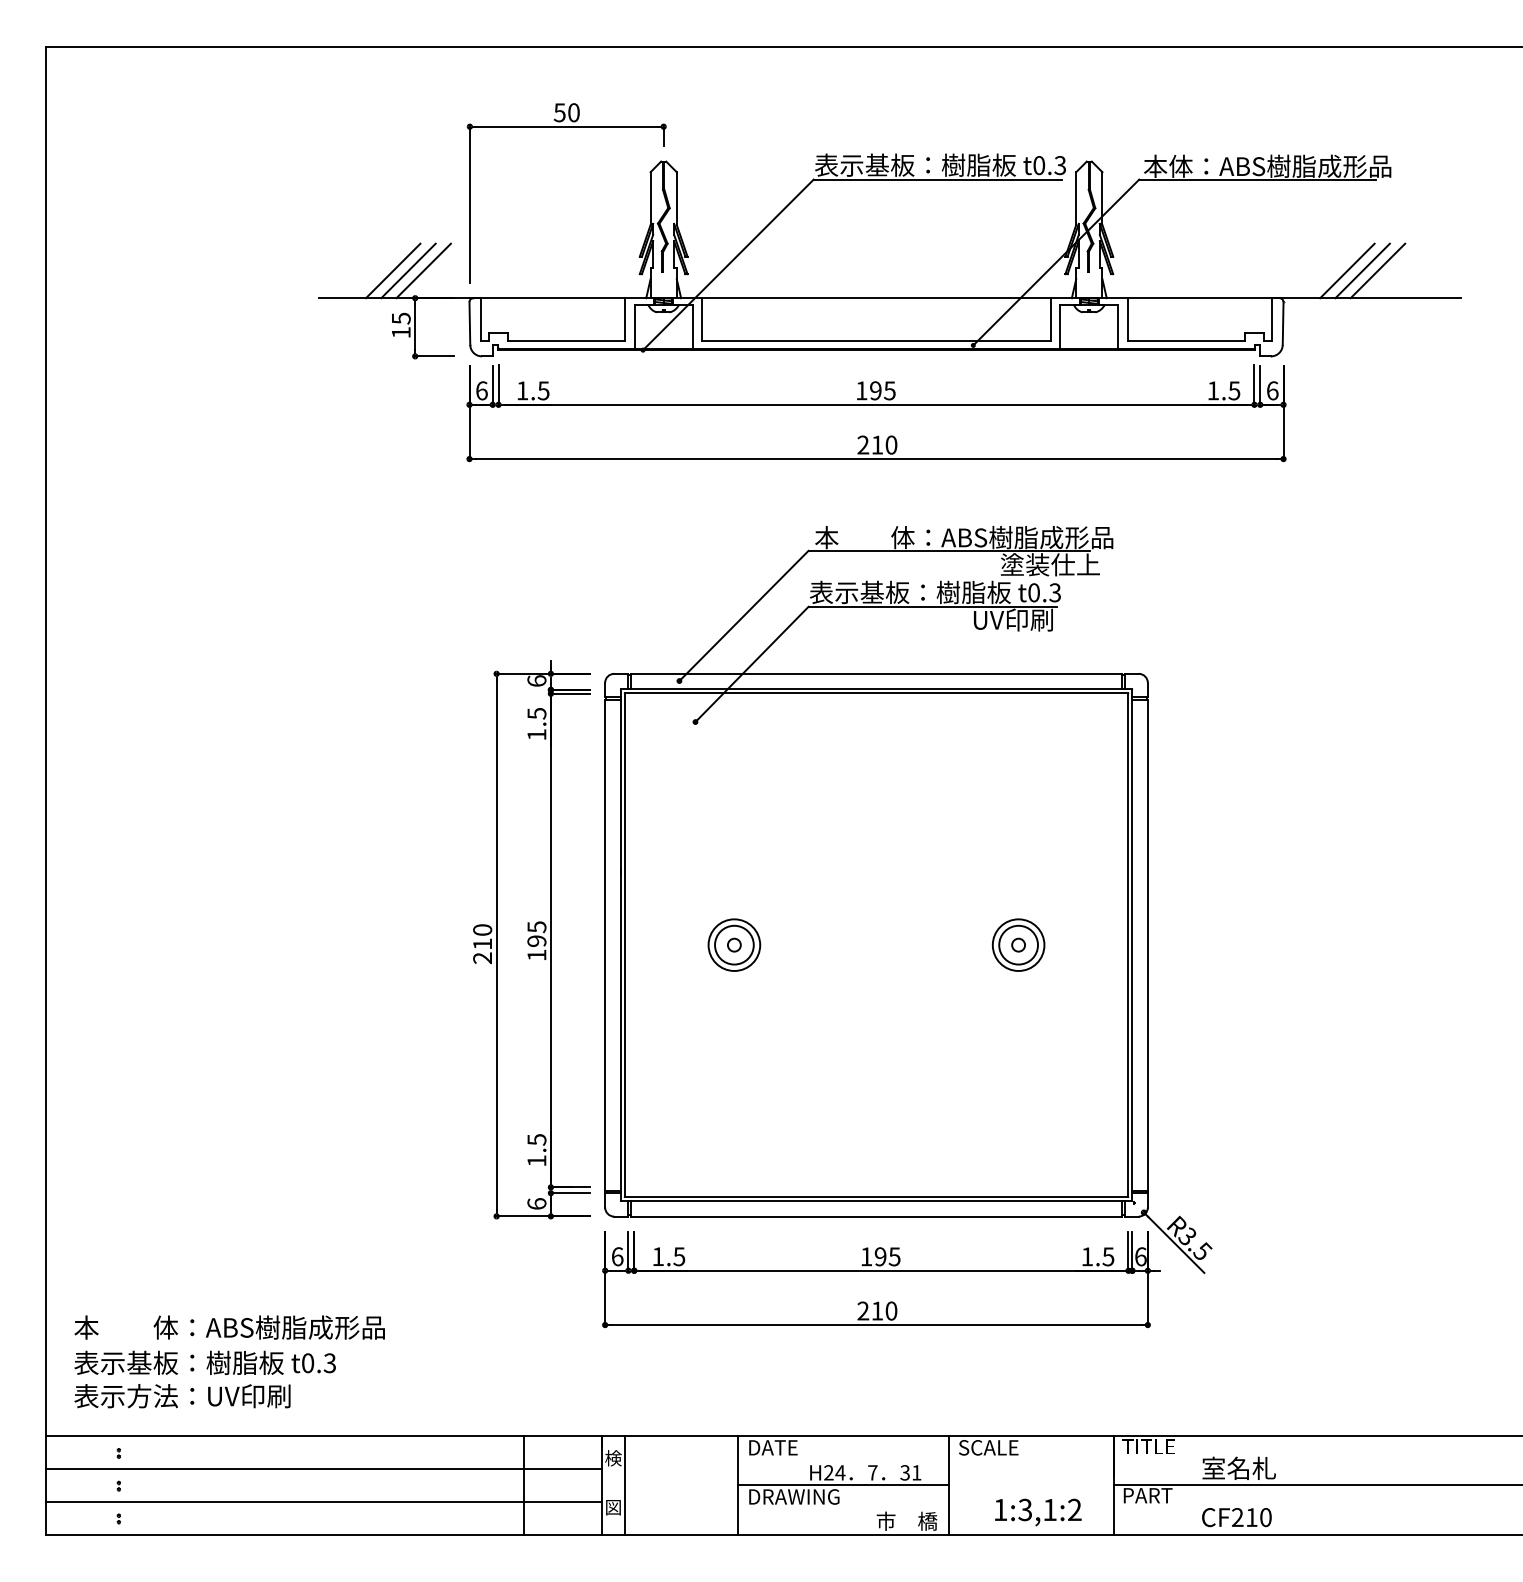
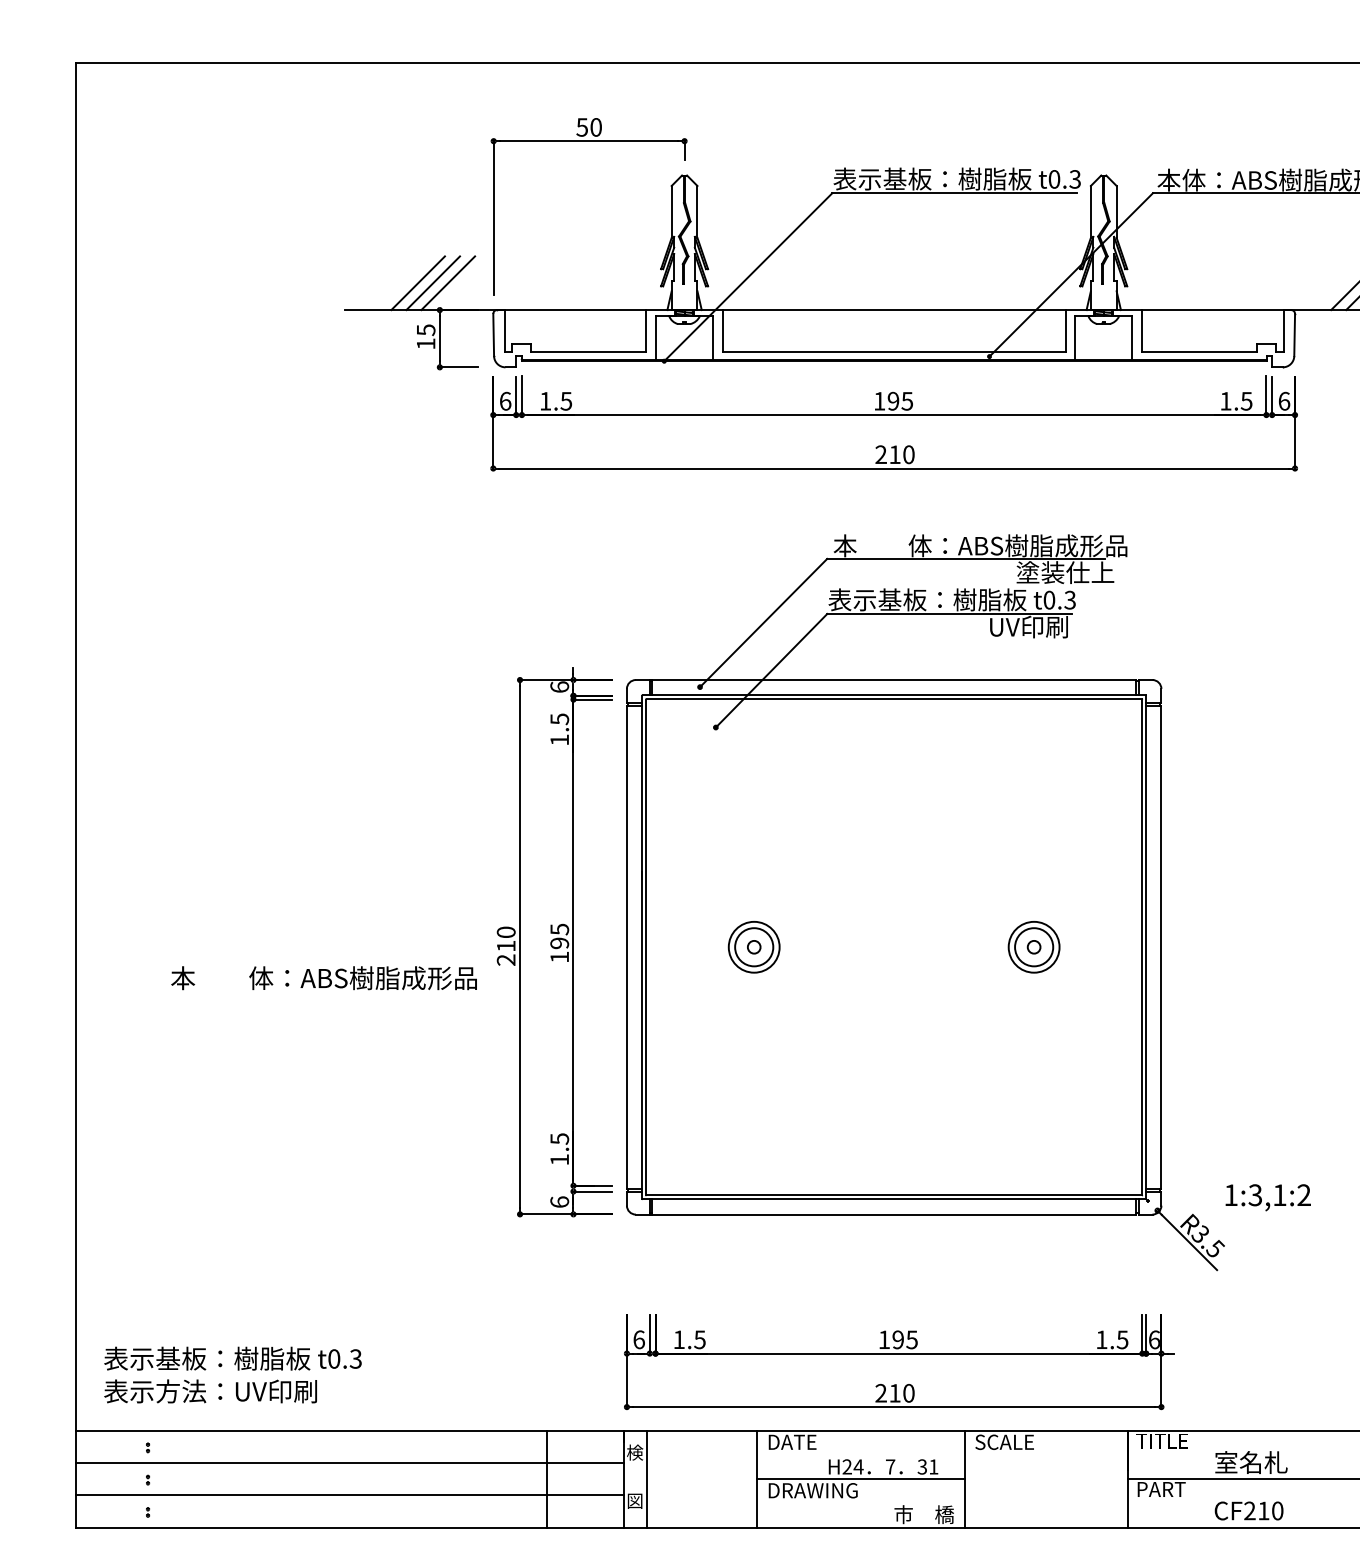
part: (881, 1279) -> (899, 1362), moved
text: (229, 1327) -> (323, 978), moved
text: (1038, 1512) -> (1268, 1197), moved

